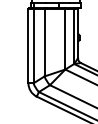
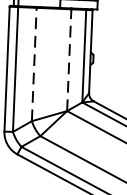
line: (65, 38) -> (69, 59), solid -> dashed
line: (44, 42) -> (34, 64), solid -> dashed

